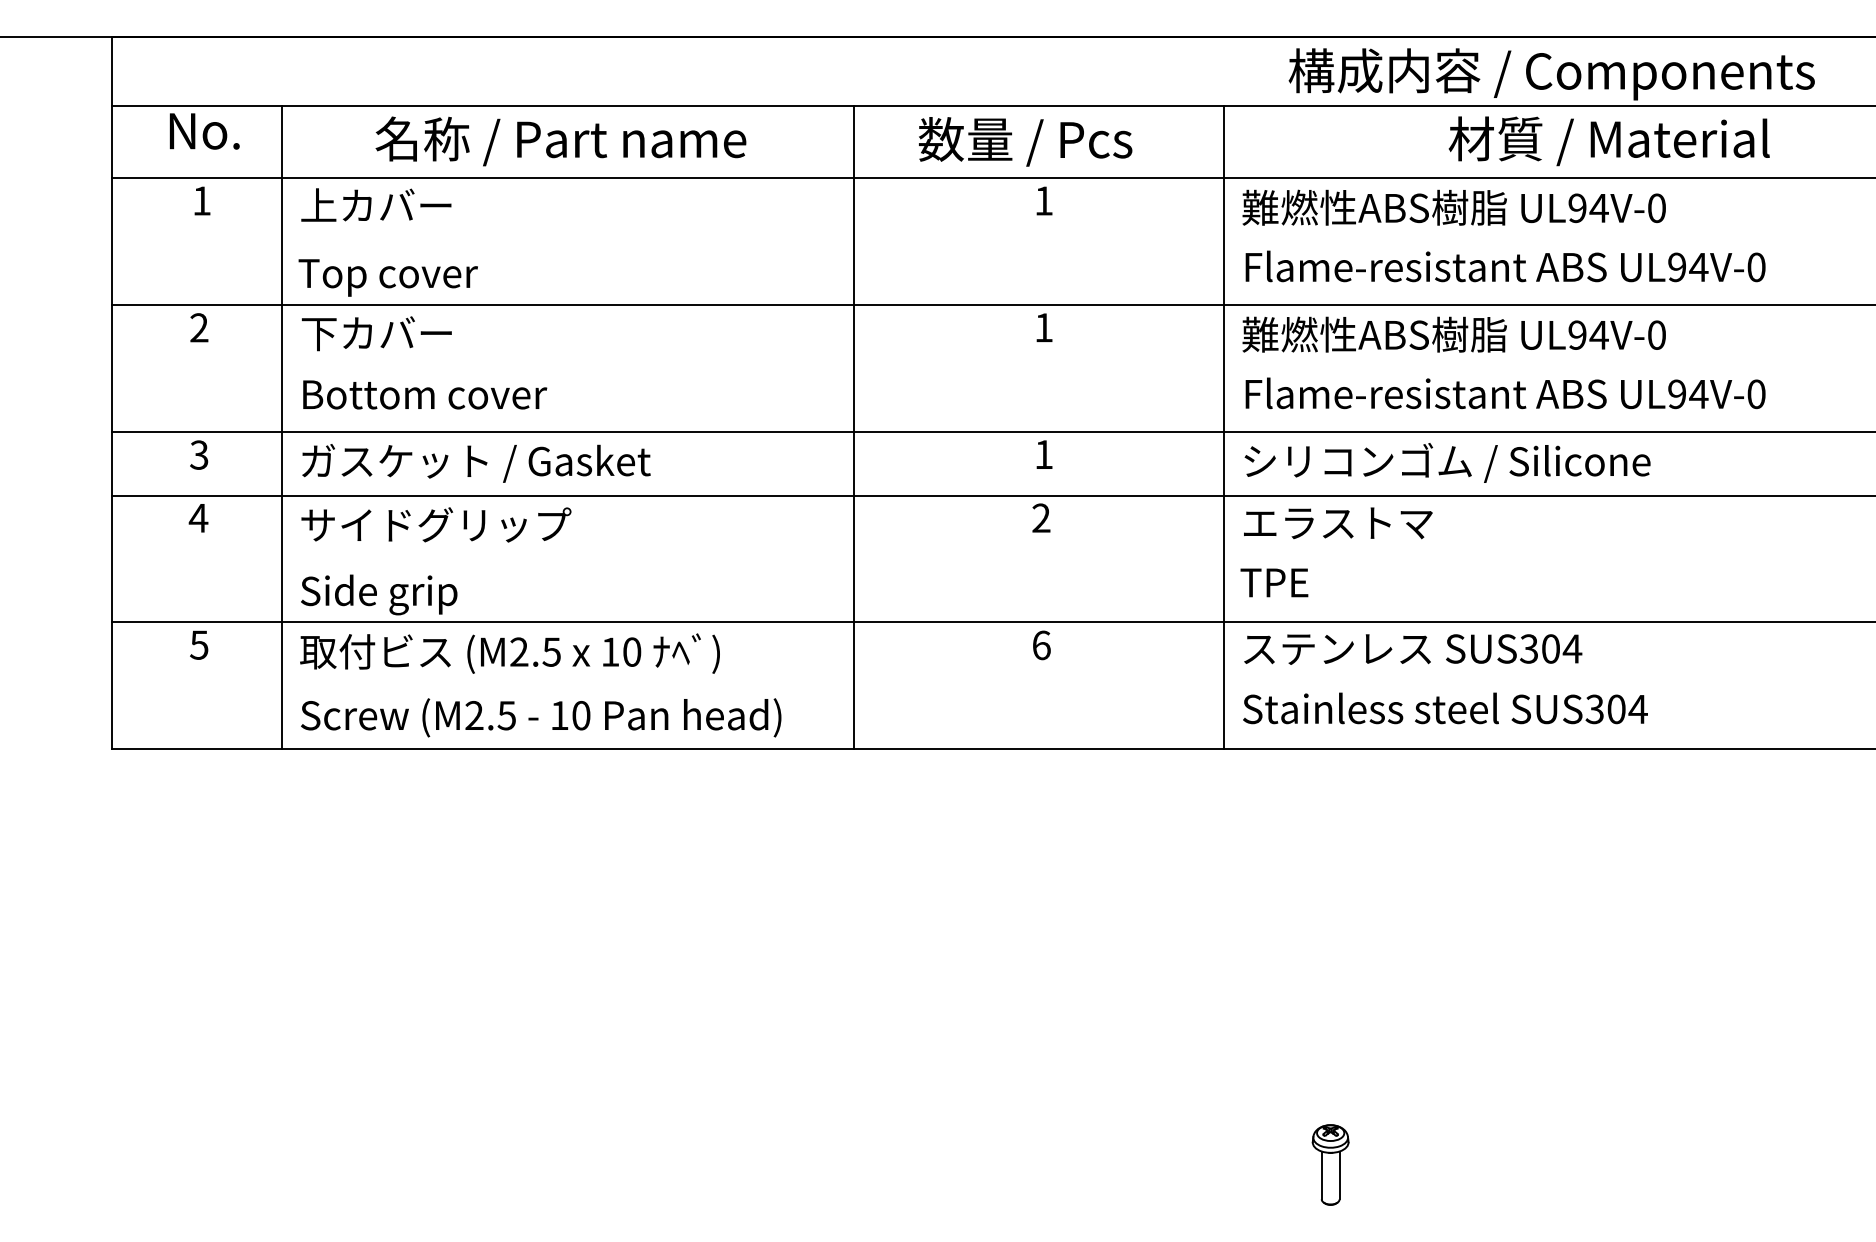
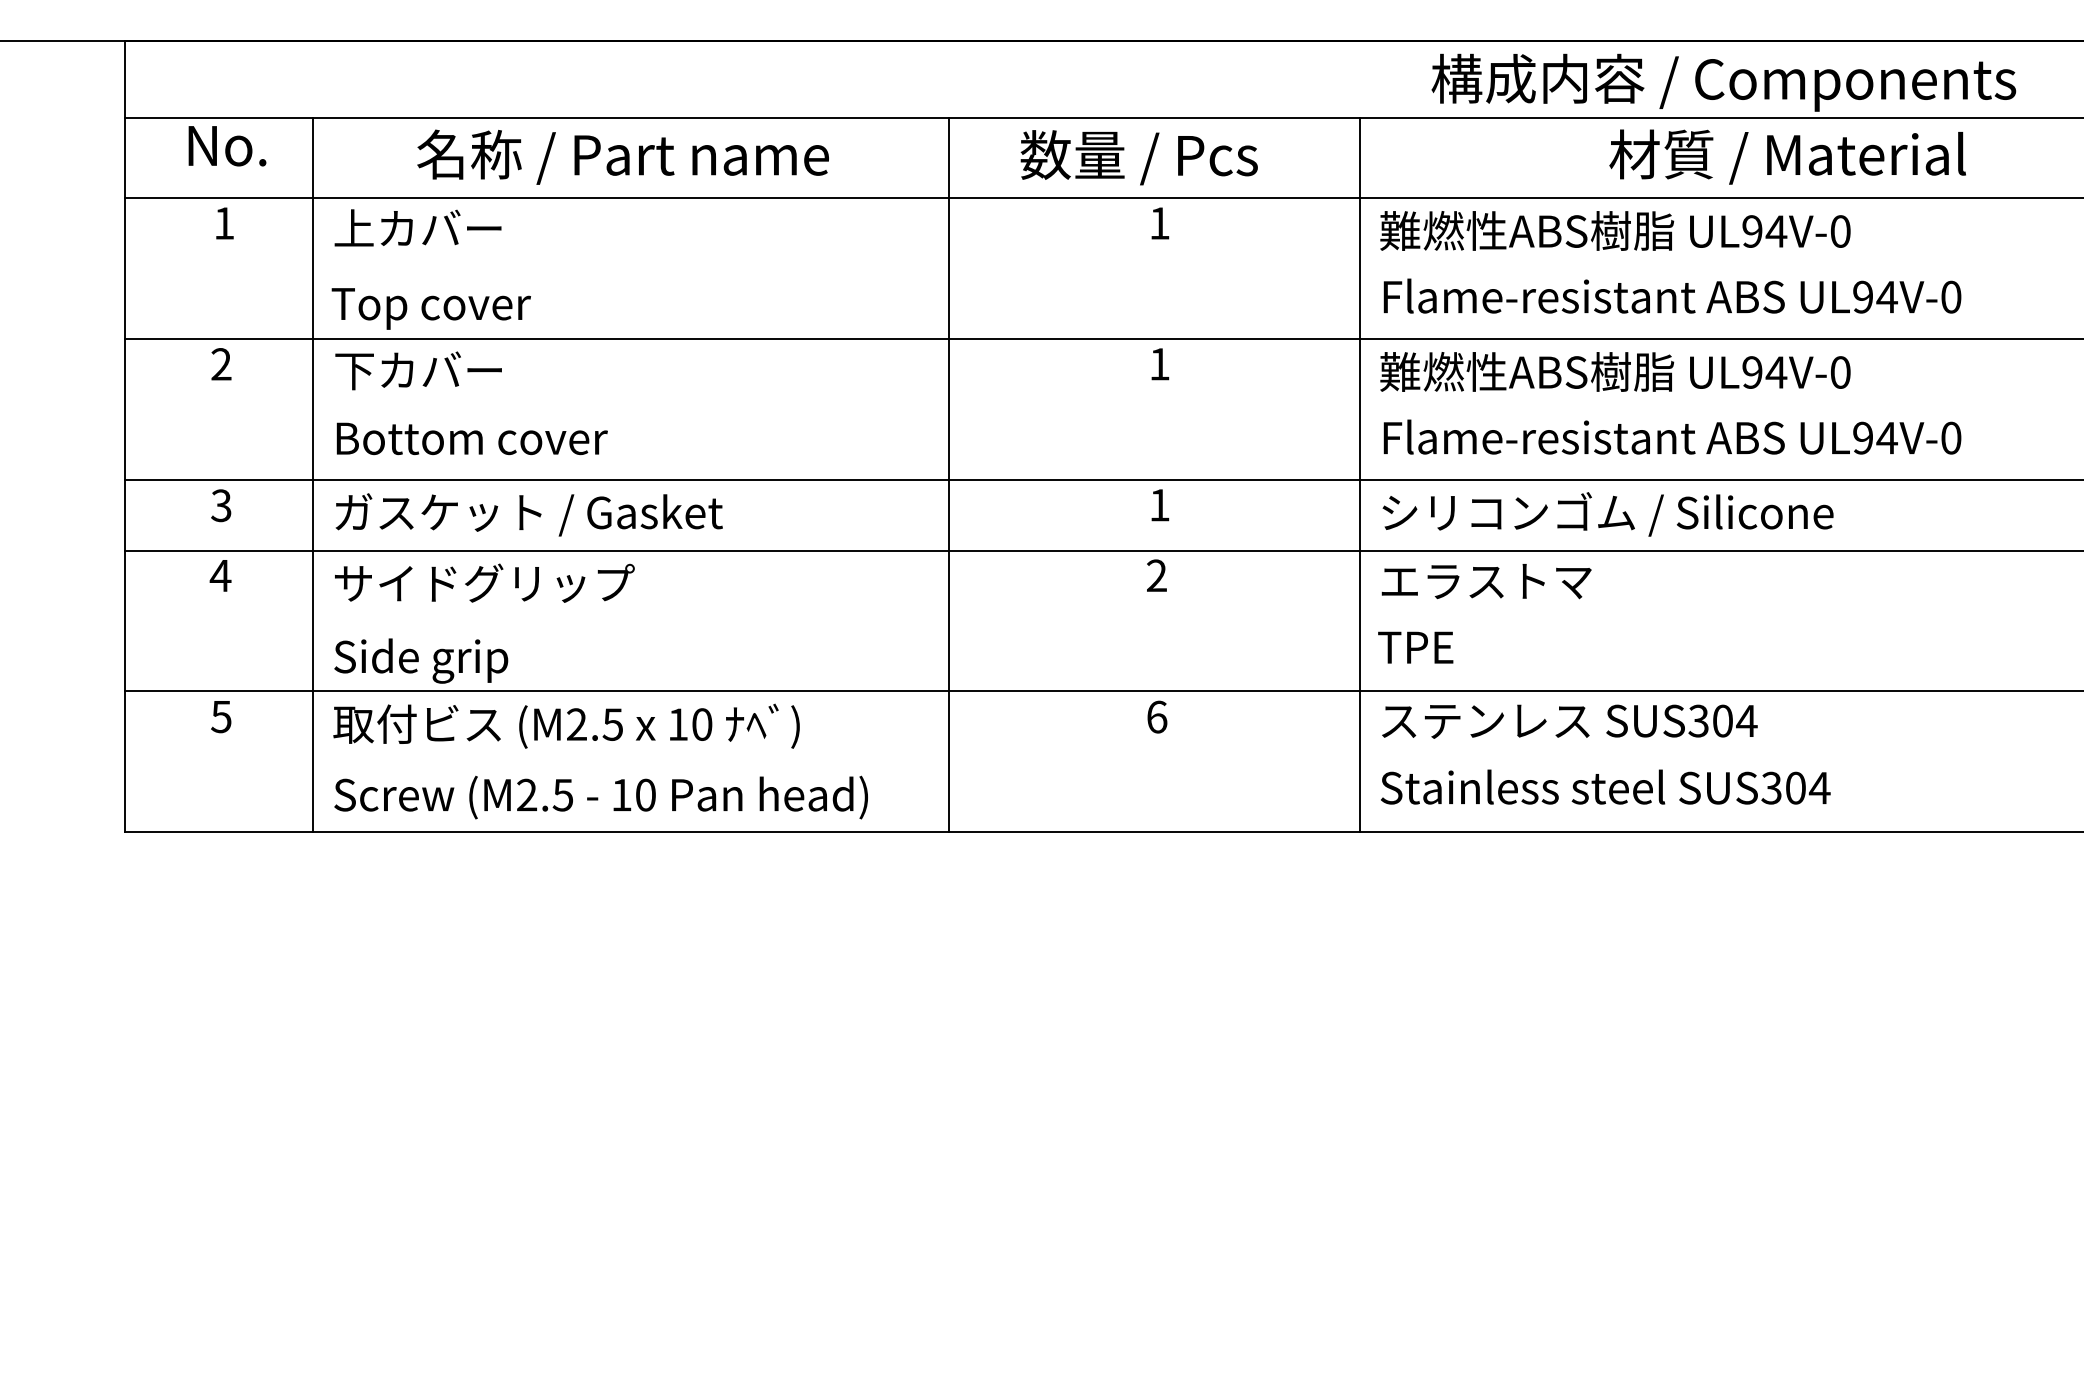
part: (1330, 1165) -> (1477, 1294), removed

